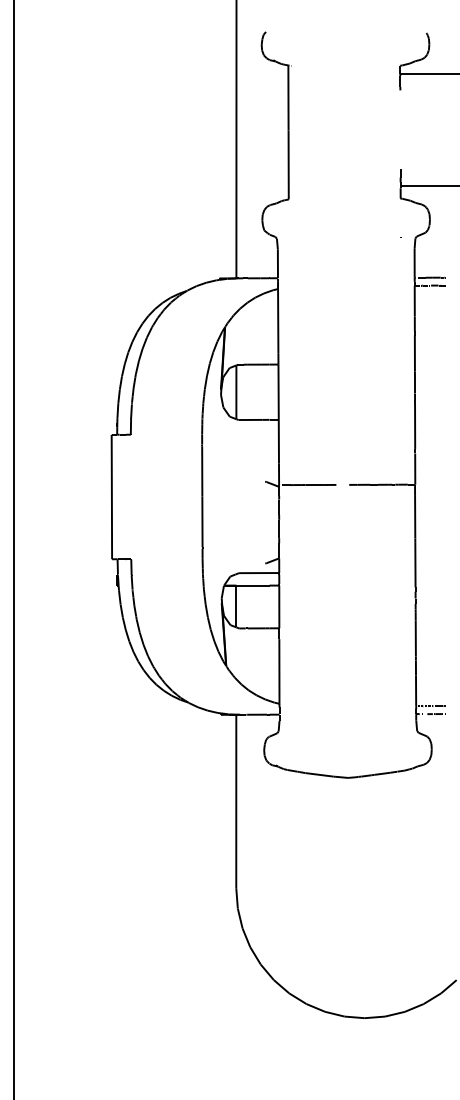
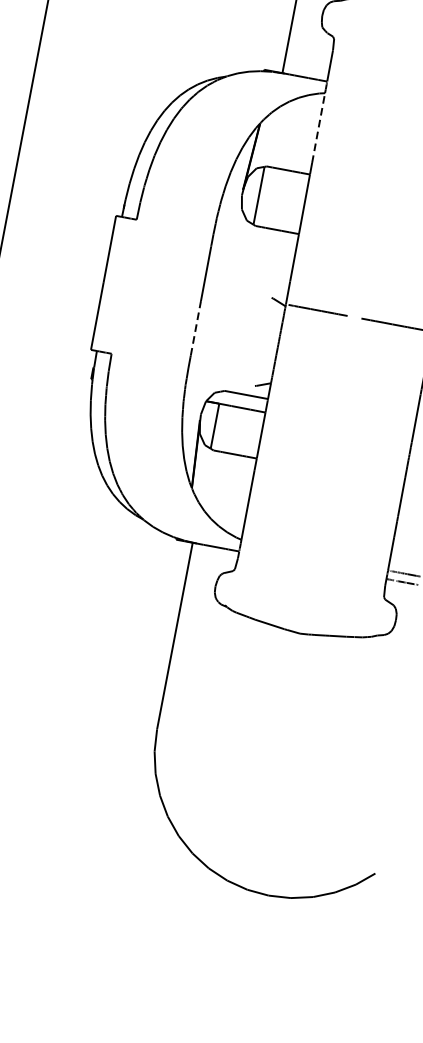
line: (278, 320) -> (319, 127), solid -> dashed
line: (202, 521) -> (196, 327), solid -> dashed

